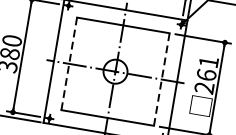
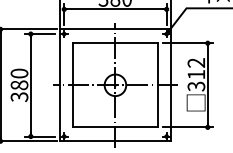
line: (69, 64) -> (73, 85), dashed -> solid
text: (206, 74) -> (196, 74), 261 -> 312
line: (161, 78) -> (157, 84), dashed -> solid

